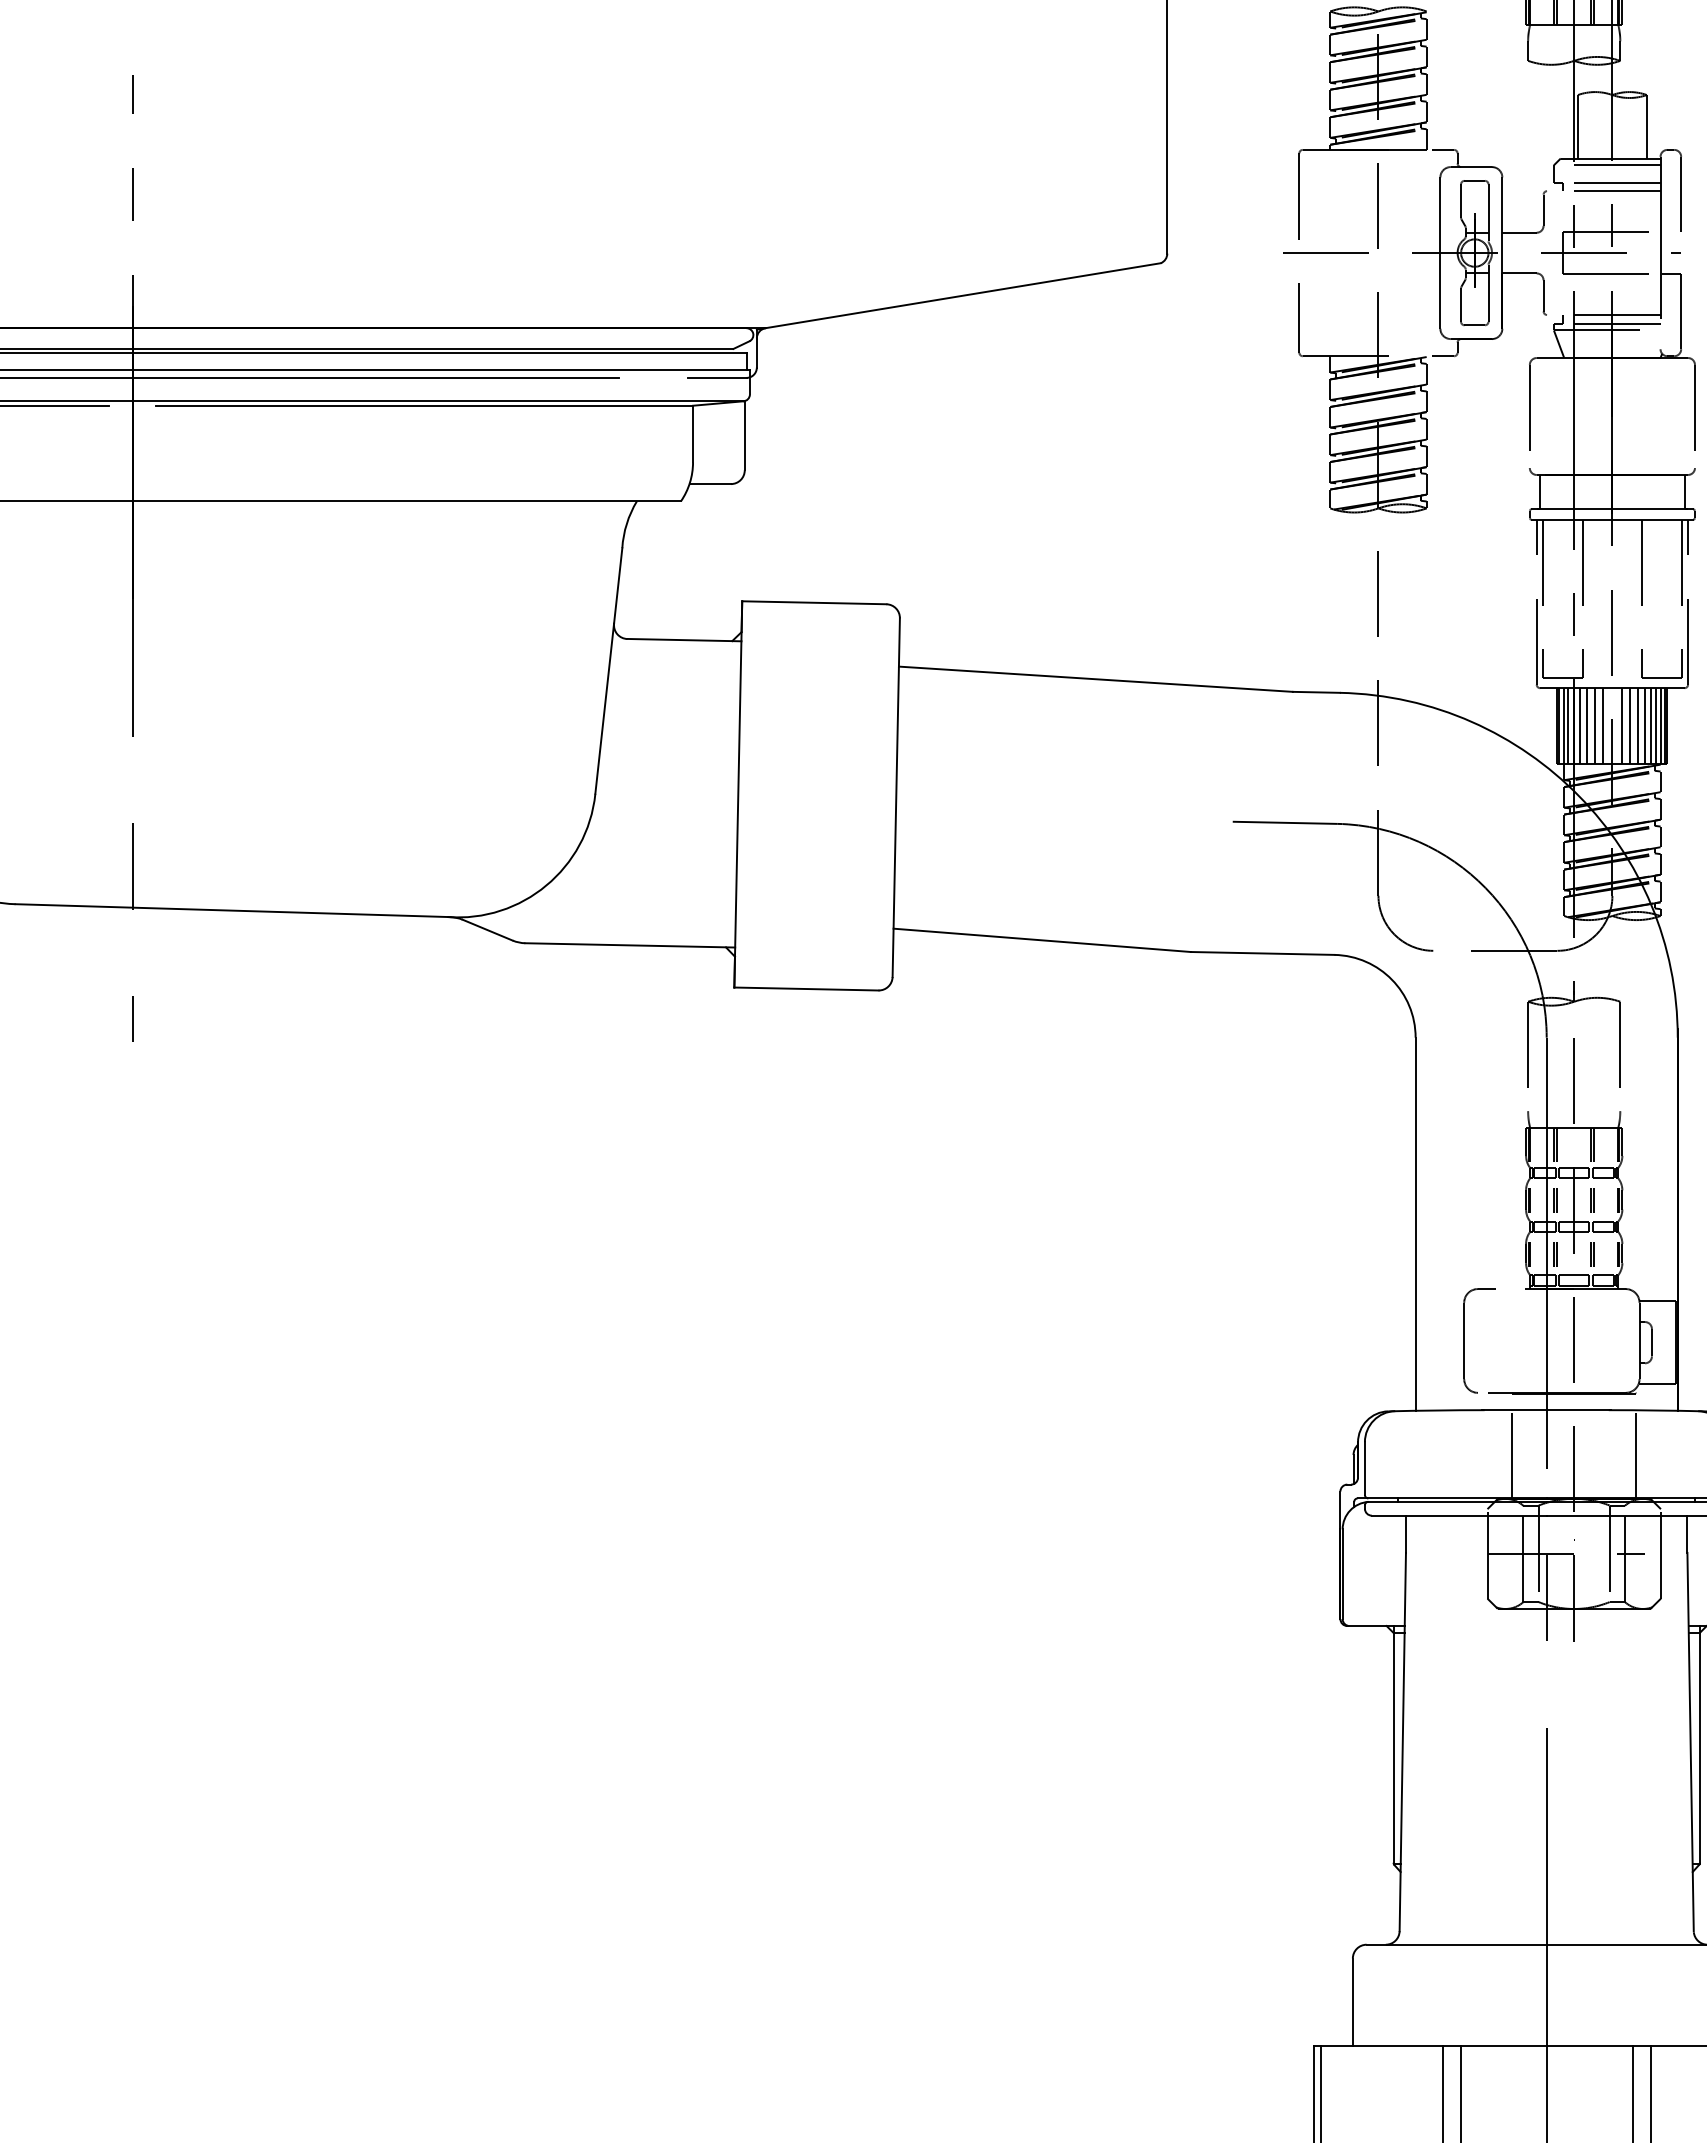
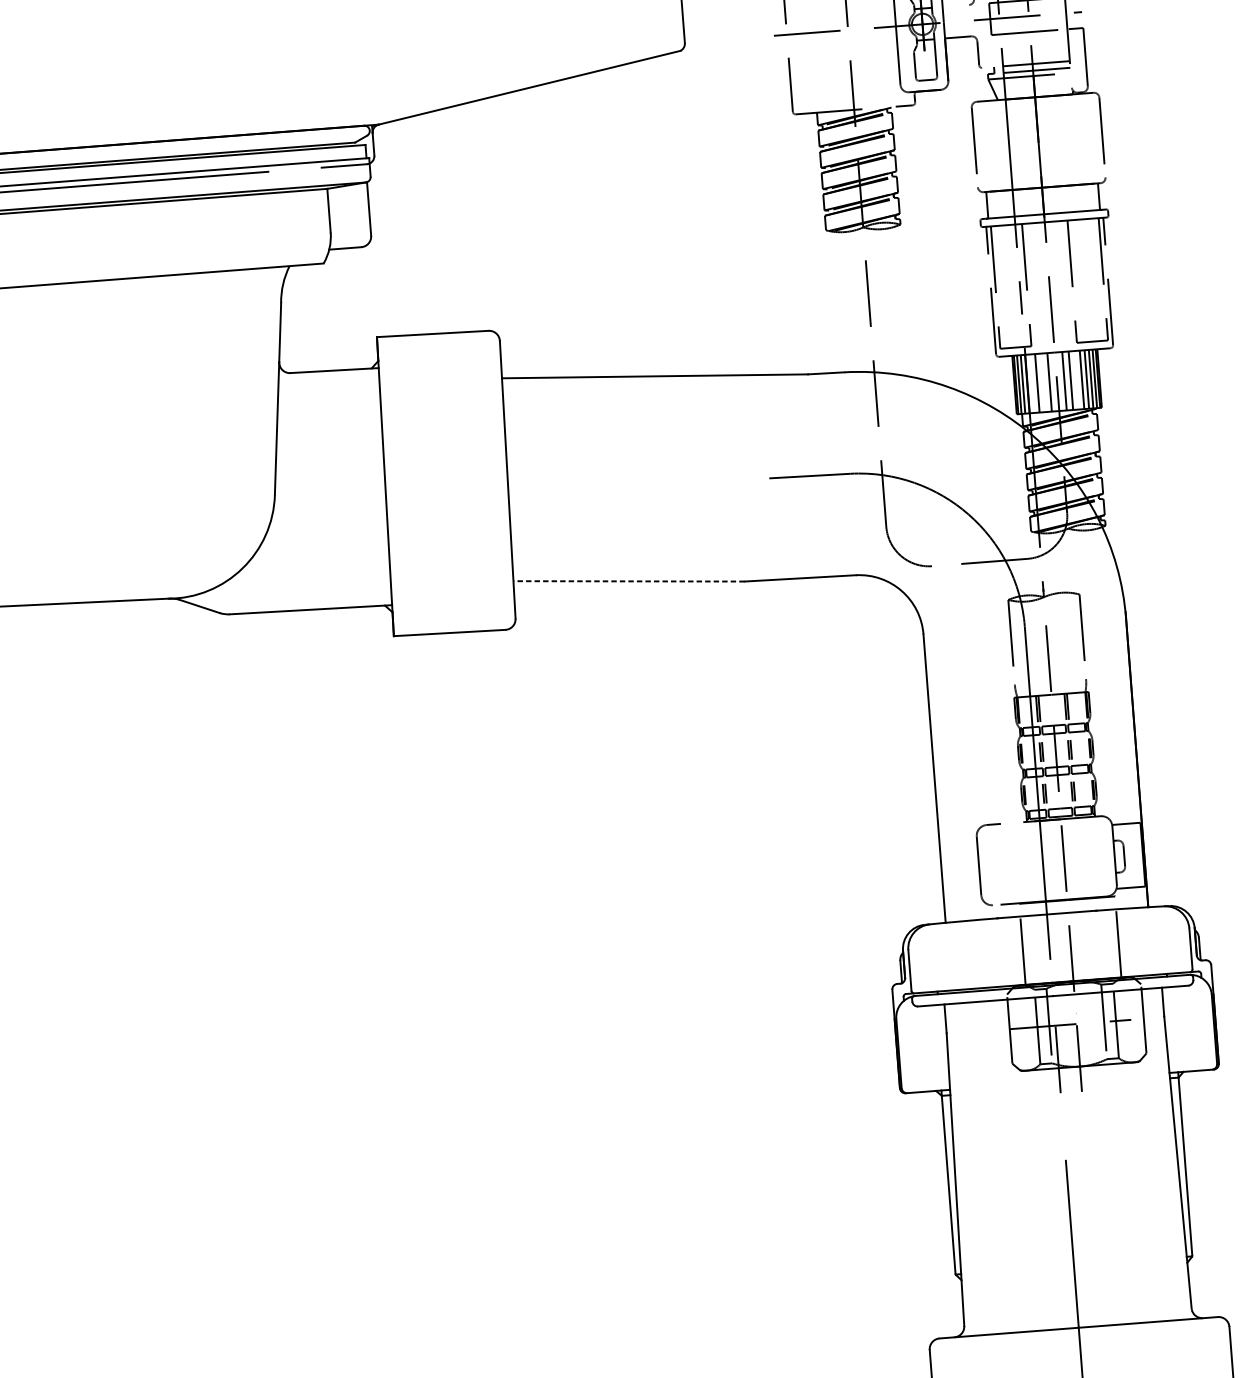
line: (1519, 232) -> (955, 5), removed
line: (1580, 725) -> (1032, 383), removed
line: (1594, 725) -> (1043, 382), removed
line: (1637, 725) -> (1076, 379), removed
line: (1041, 940) -> (628, 581), solid -> dashed

